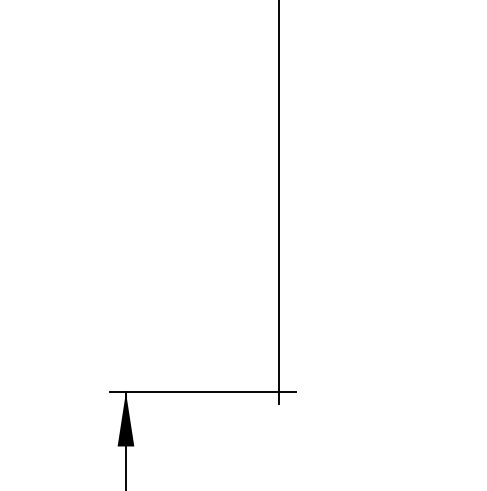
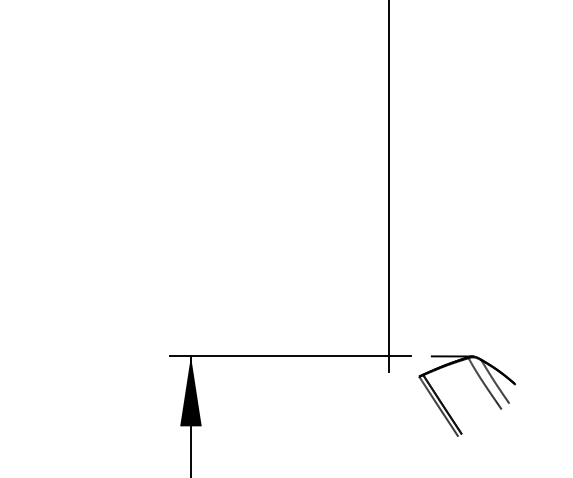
part: (351, 413) -> (482, 383), added

